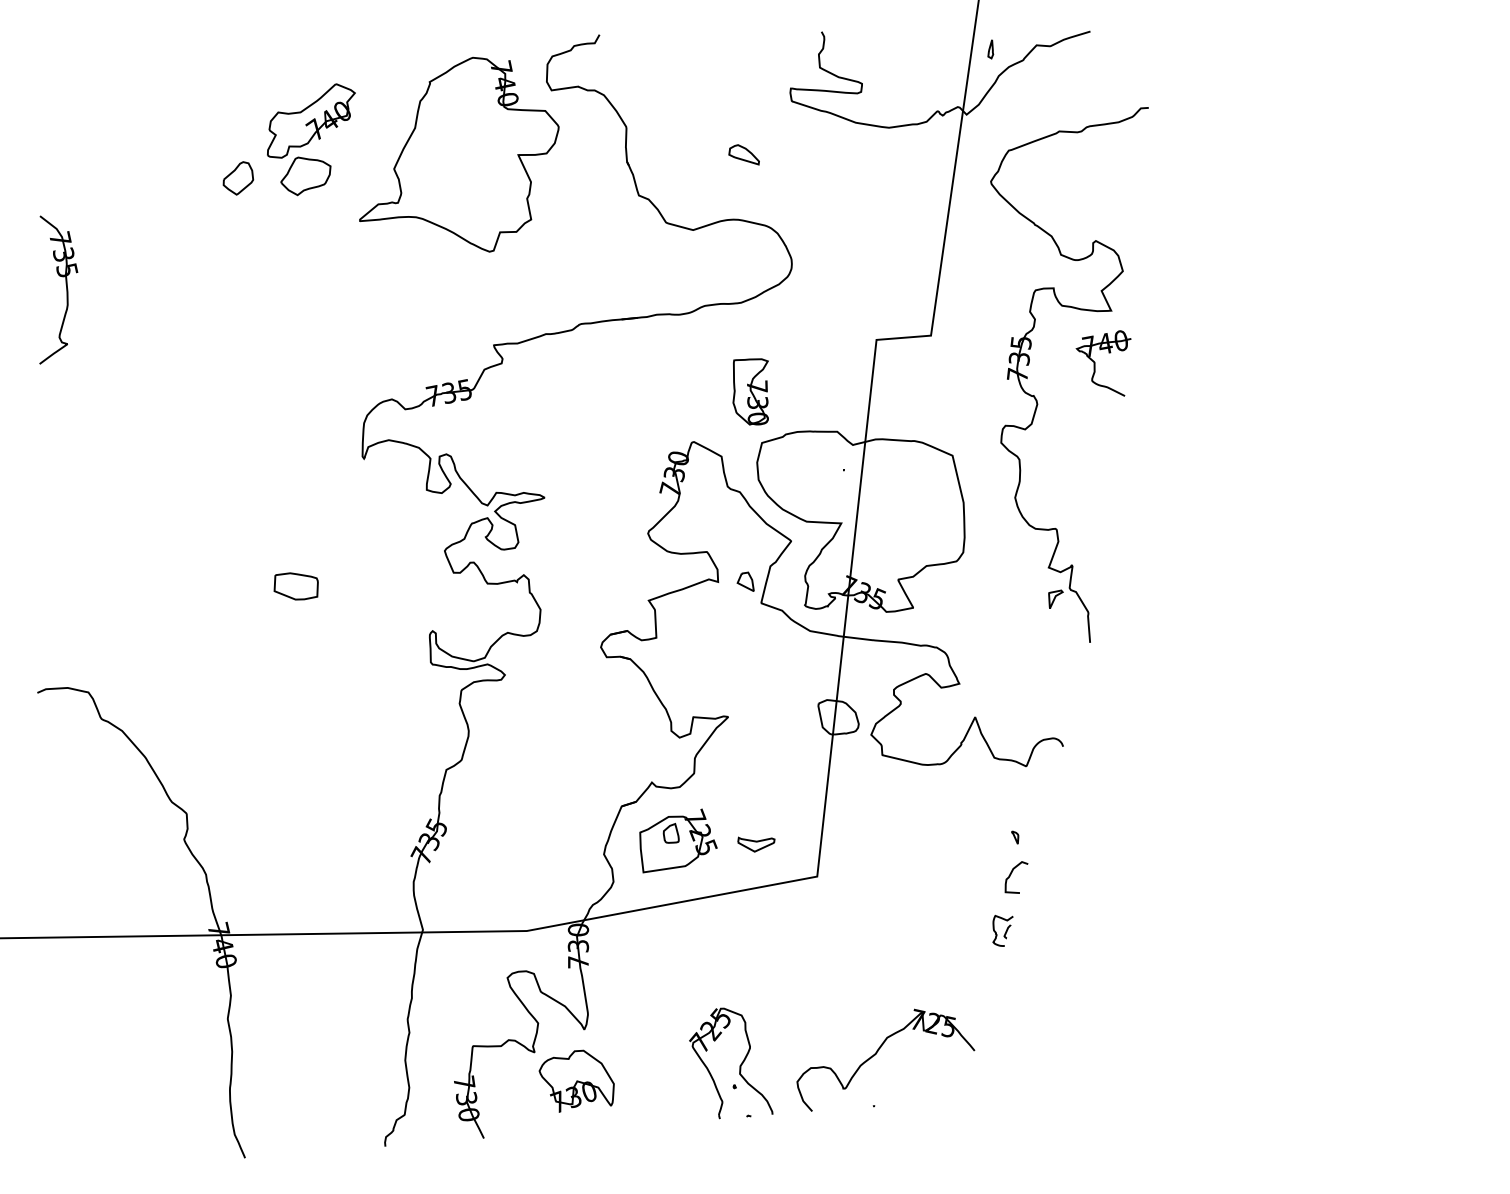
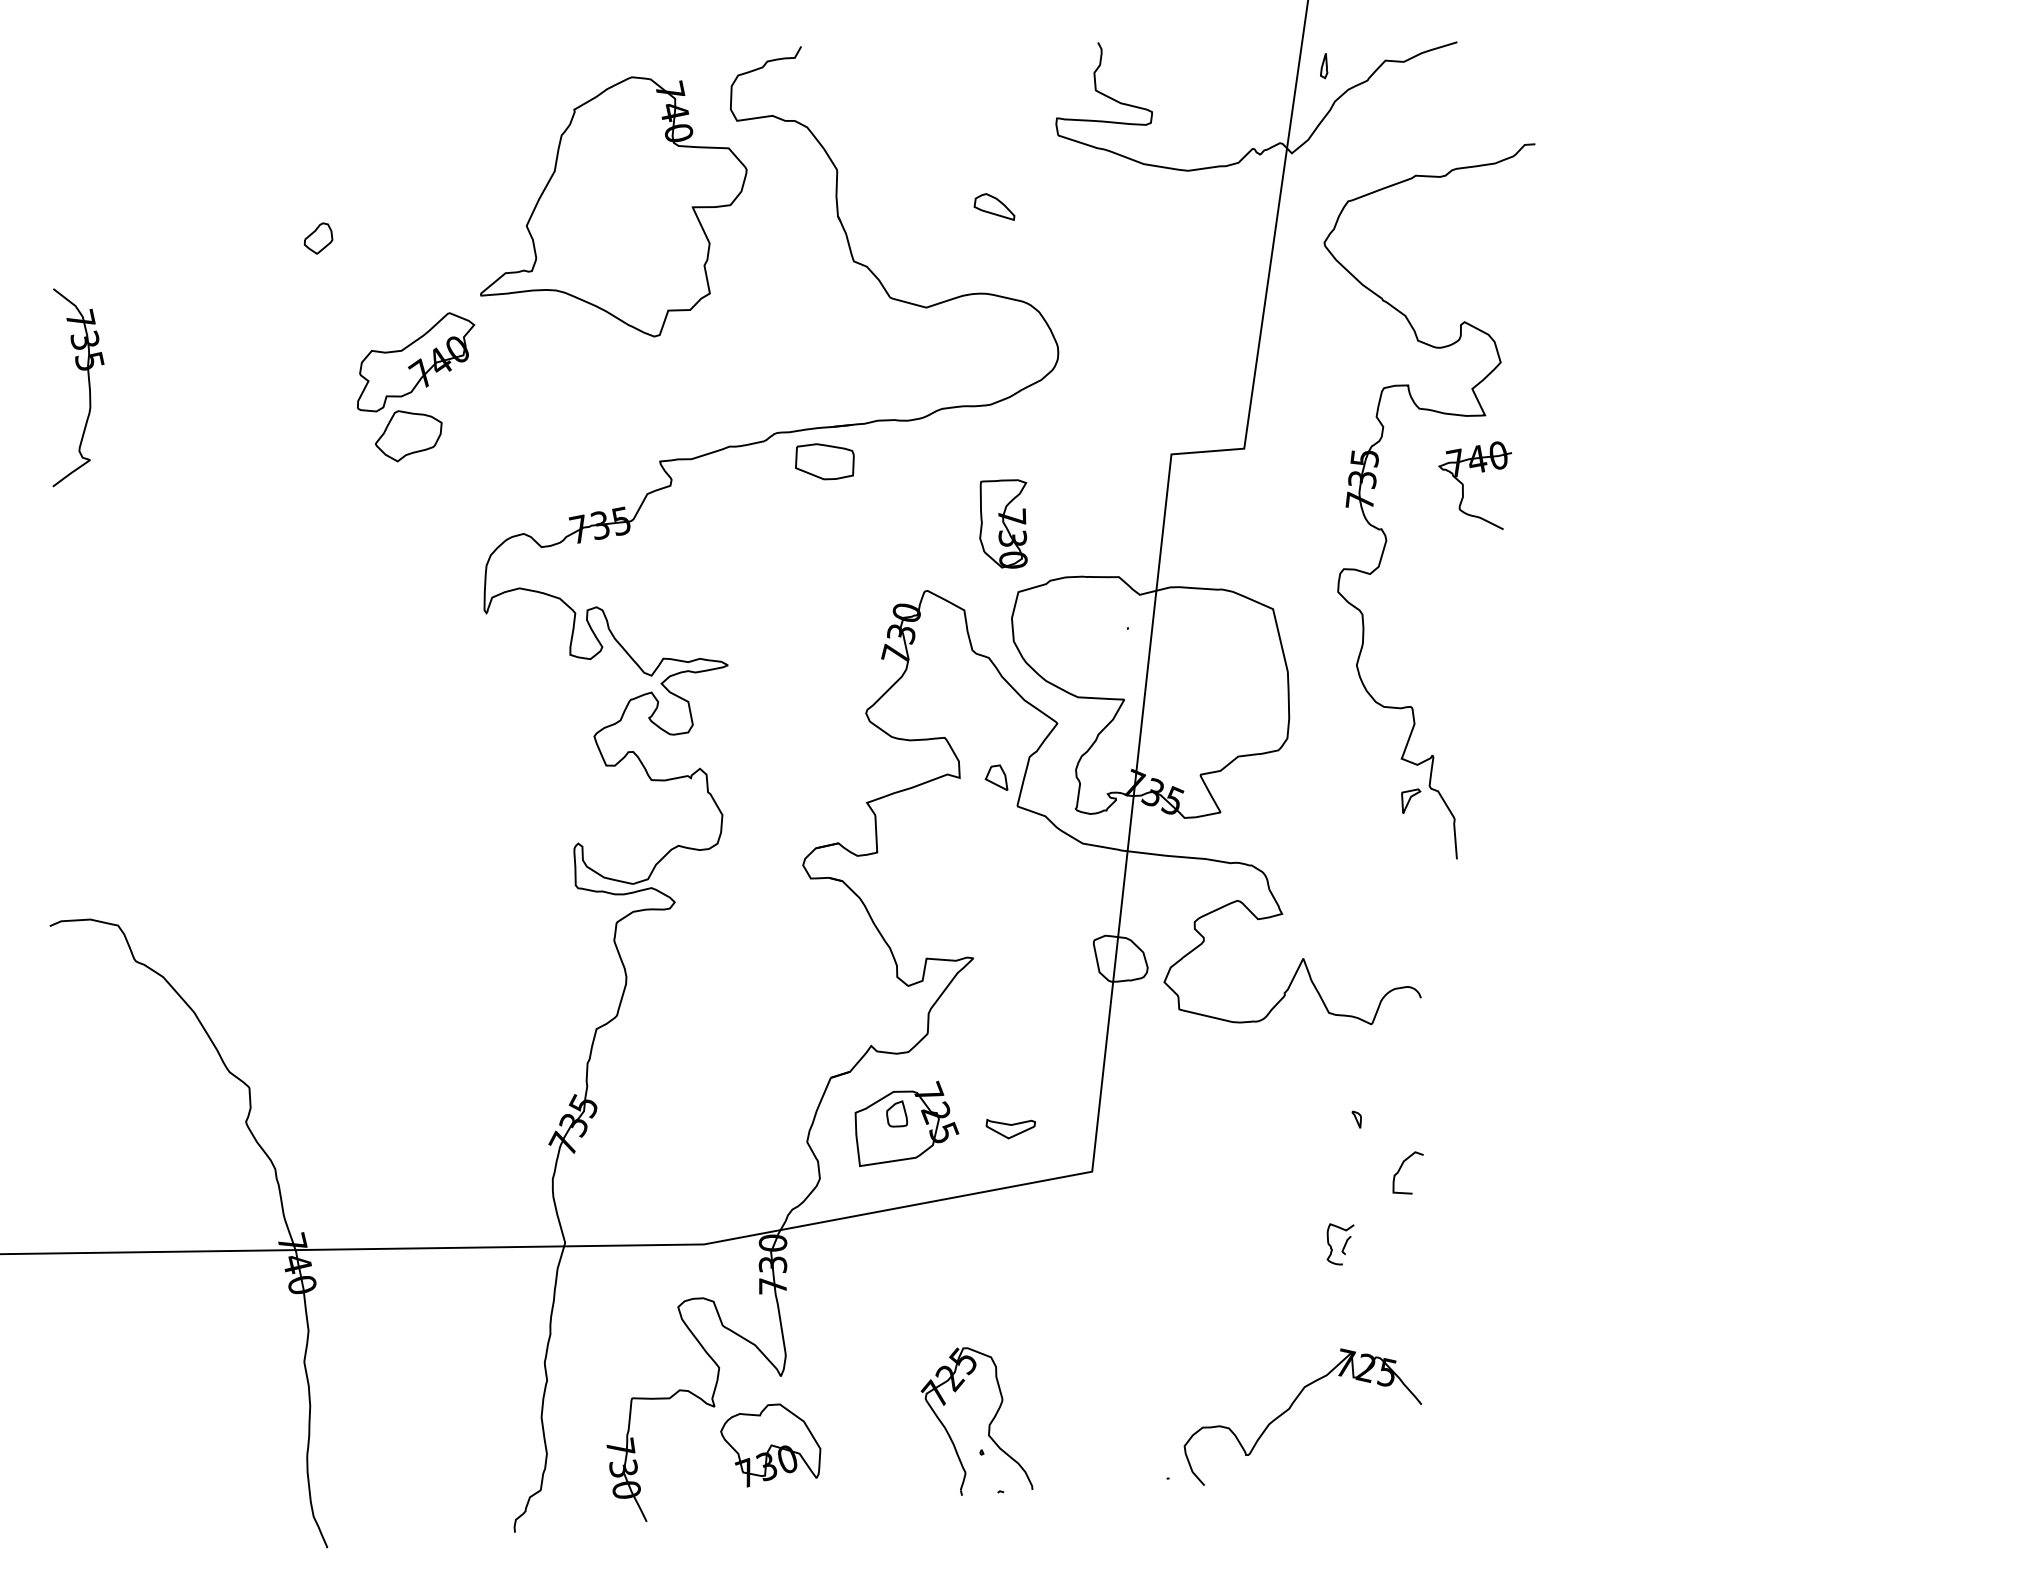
part: (311, 139) -> (416, 386), moved
part: (238, 178) -> (318, 238), size x0.7
part: (295, 586) -> (823, 461), moved
curve: (1011, 874) -> (1401, 1168), moved
part: (877, 1053) -> (1291, 1408), moved

